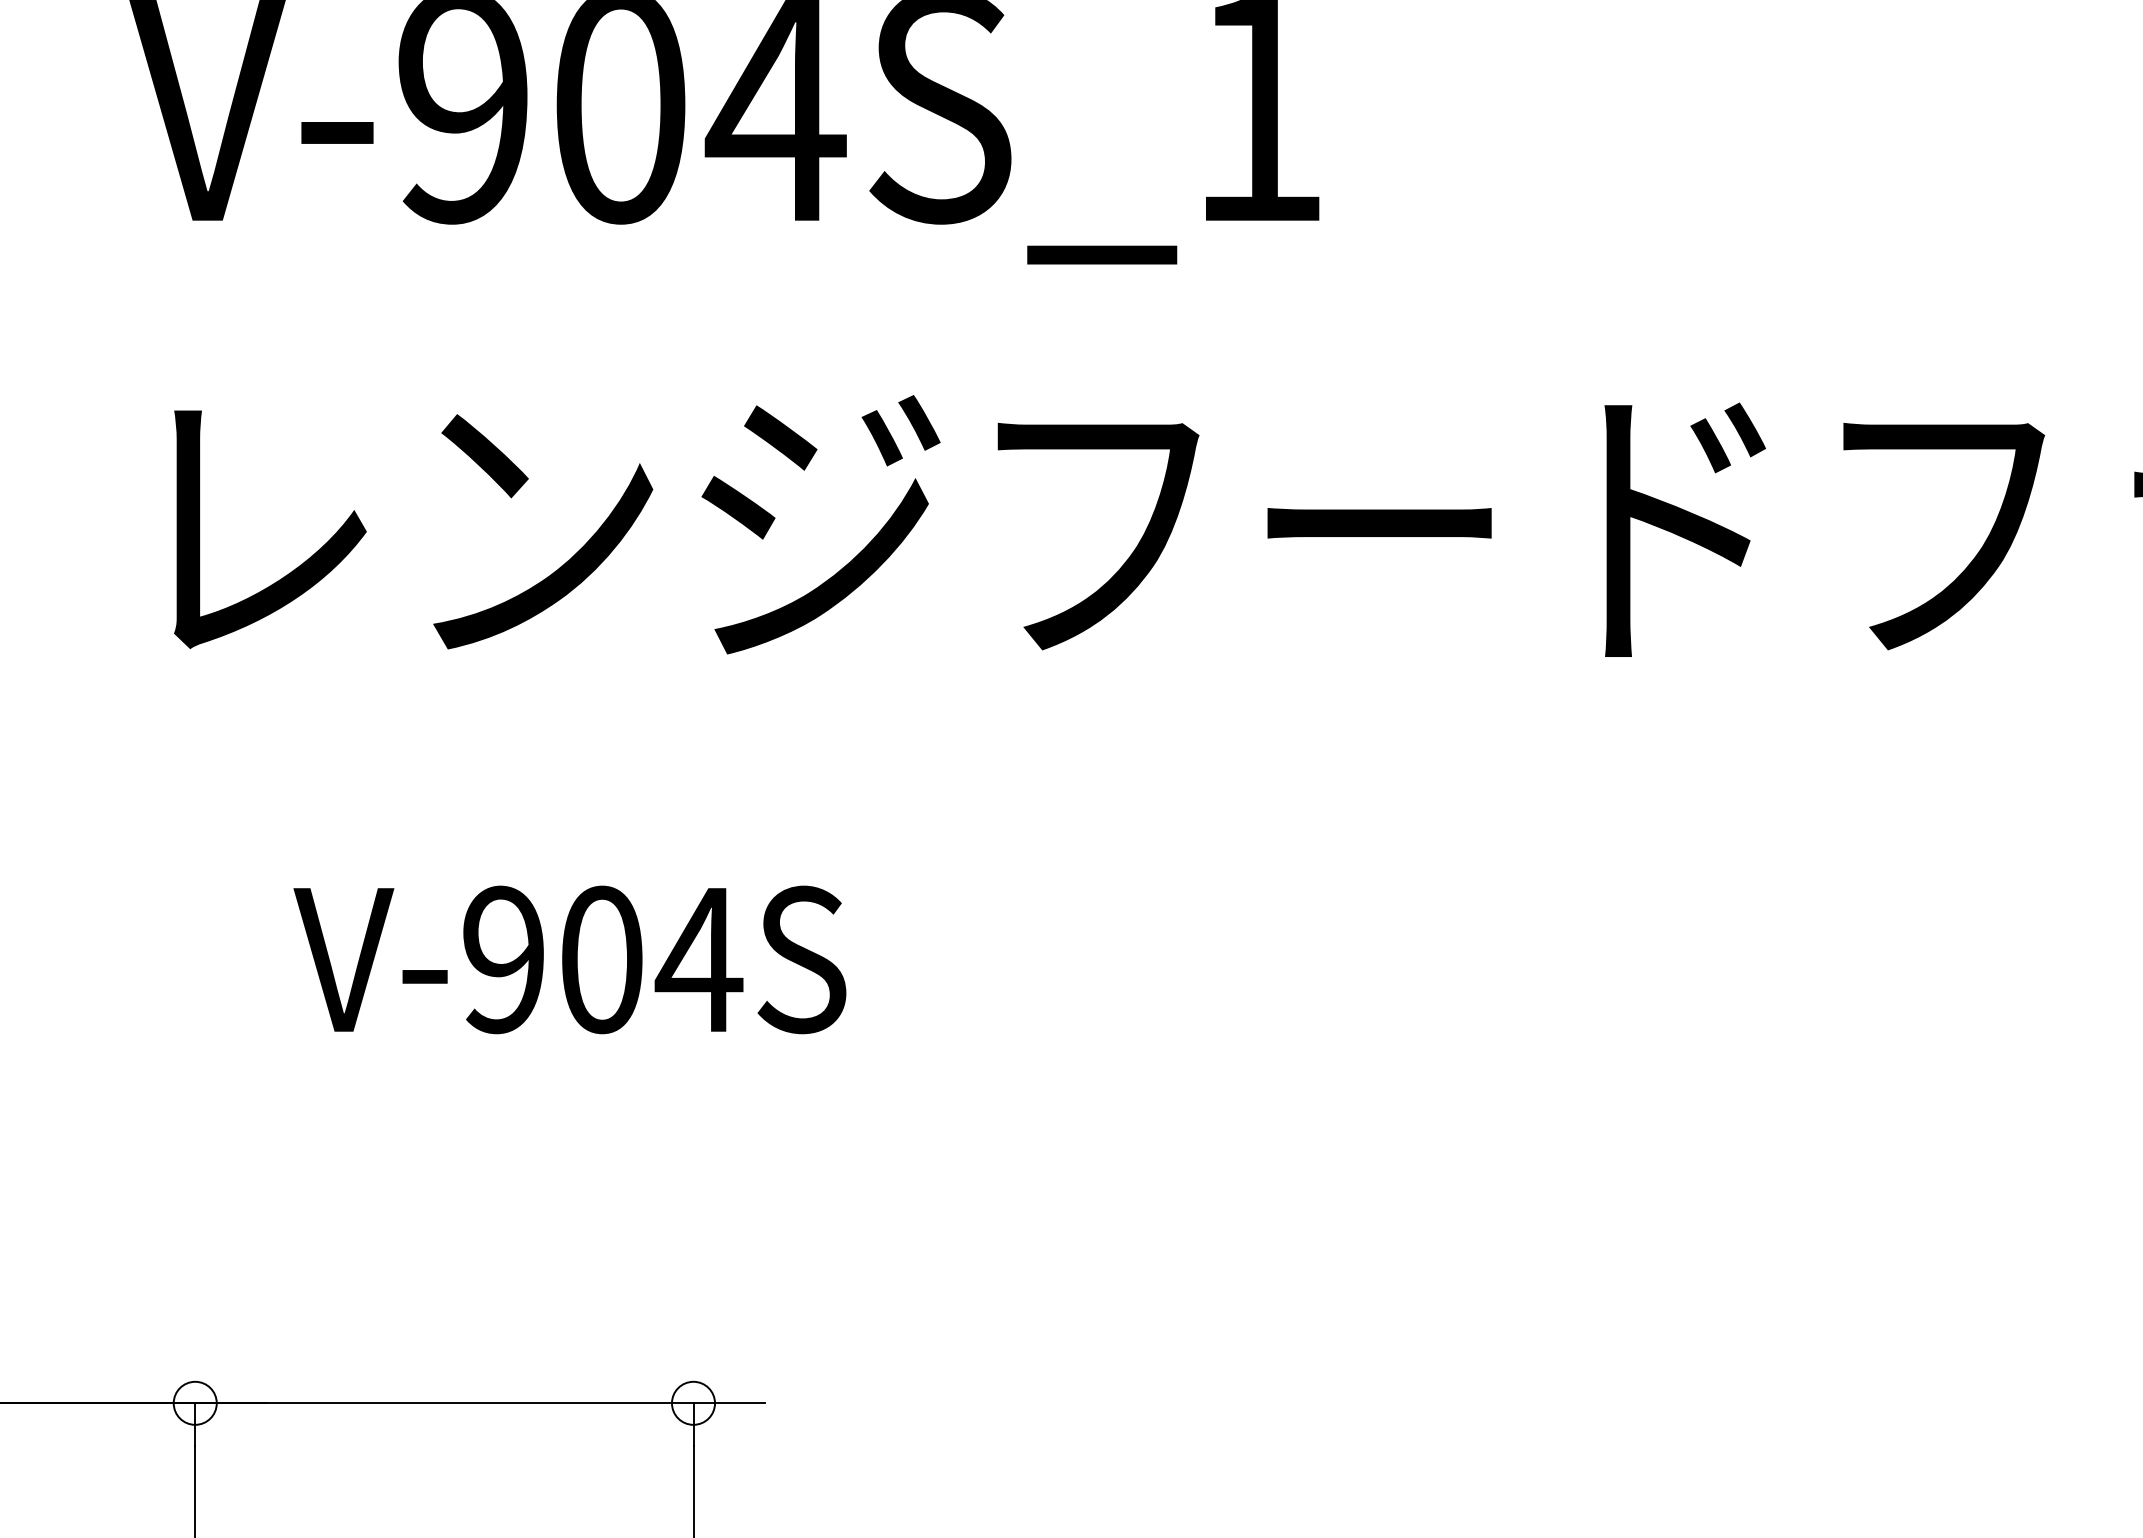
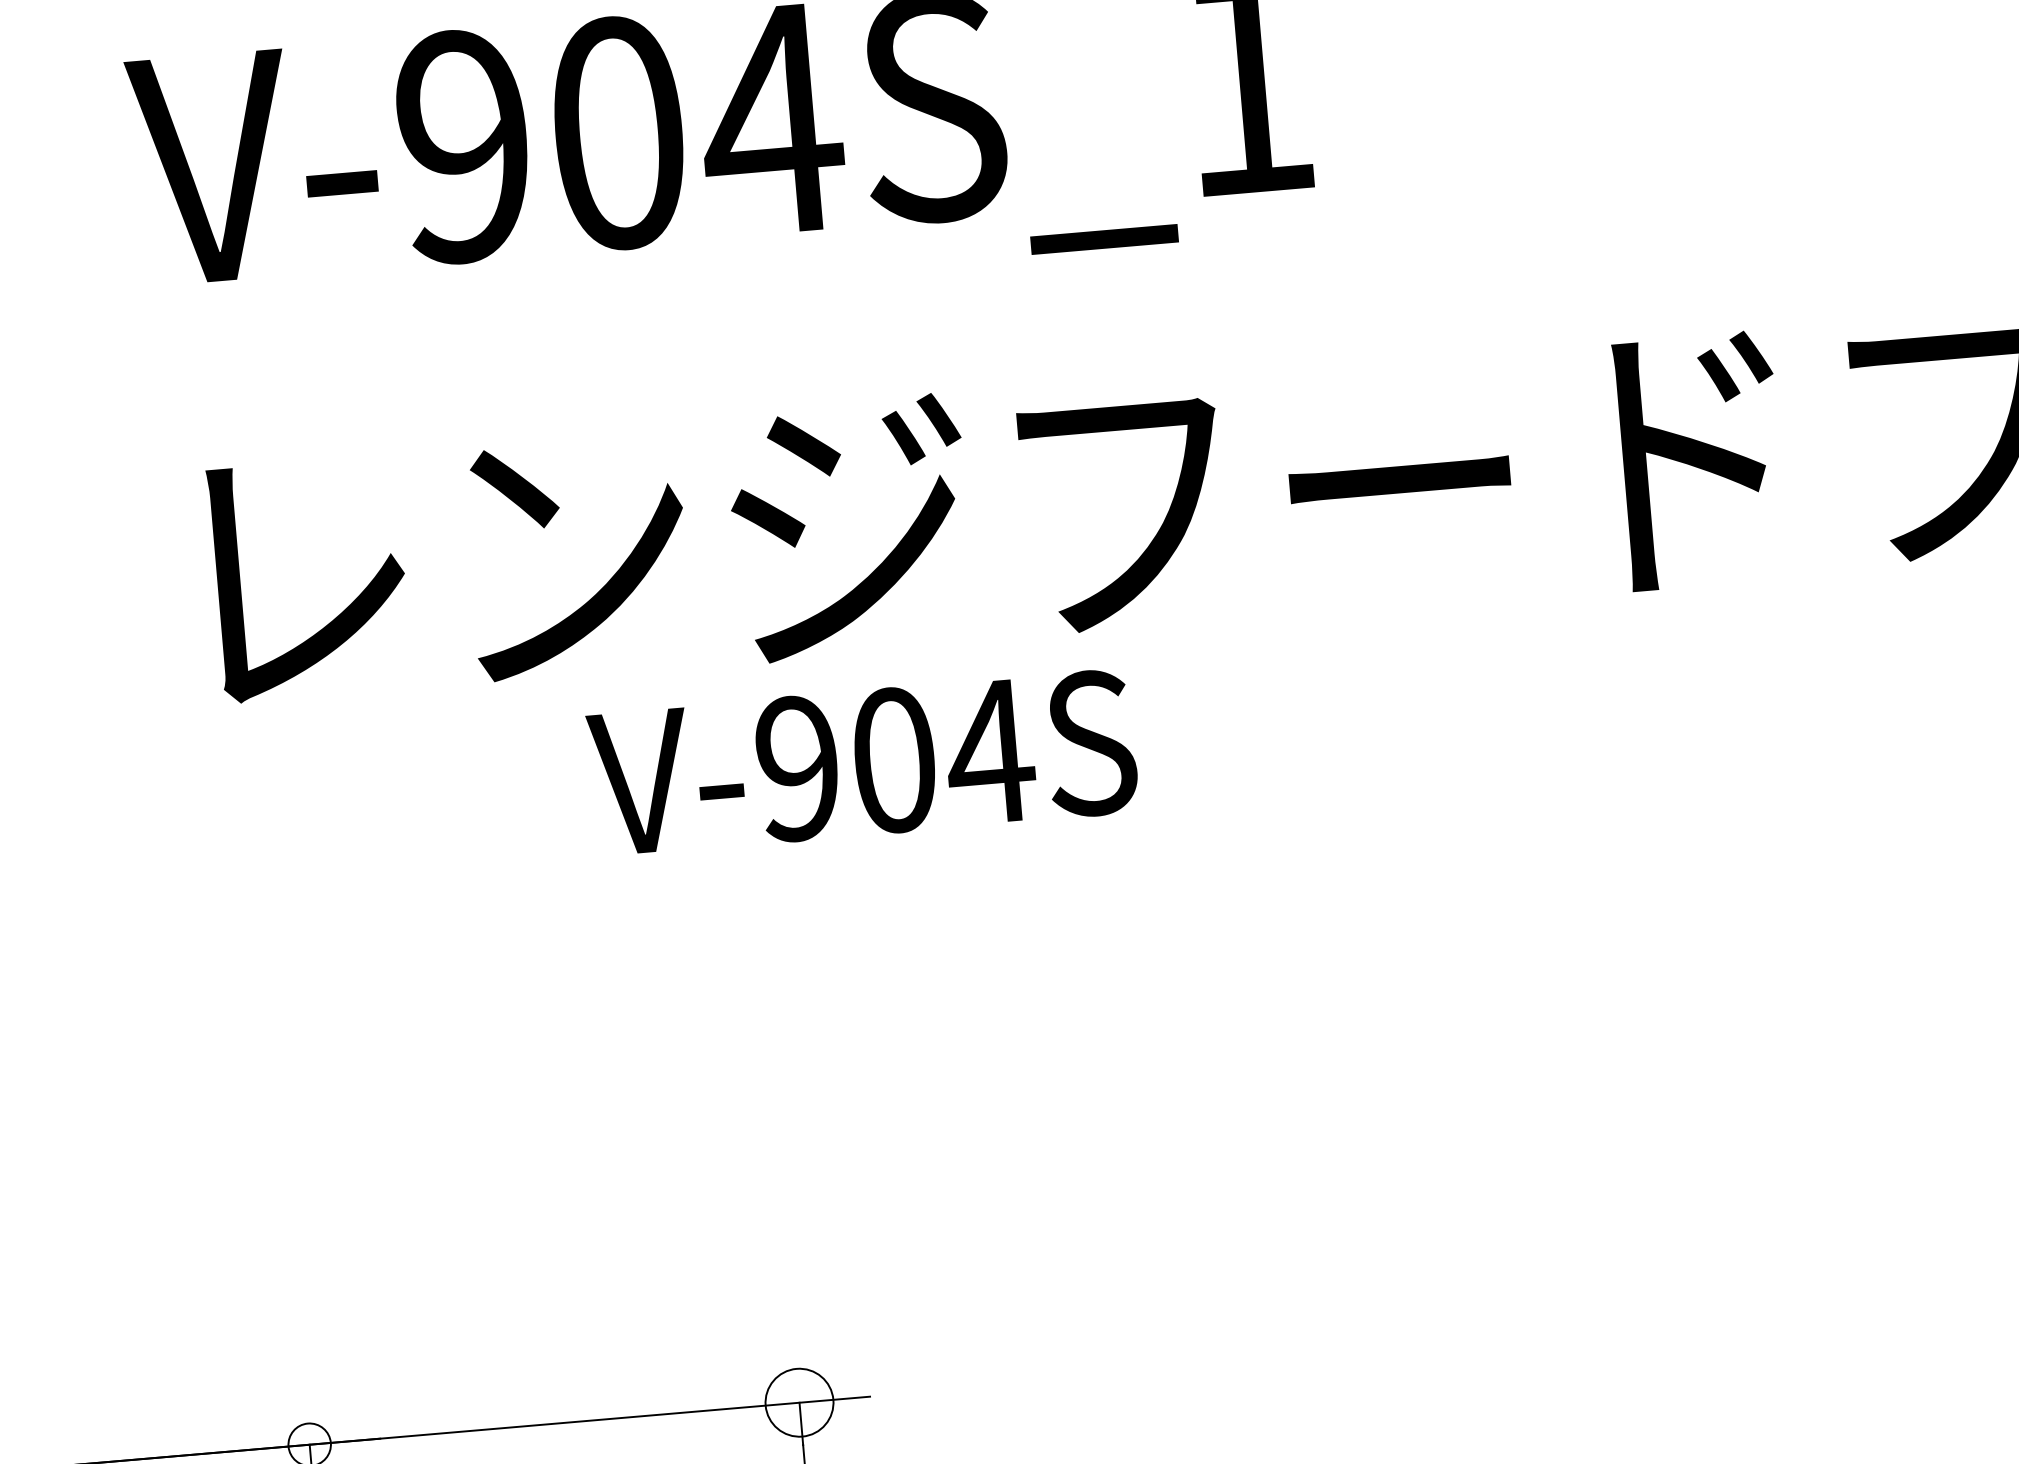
text: (569, 959) -> (862, 762), moved
circle: (693, 1402) -> (799, 1401), size x1.6

